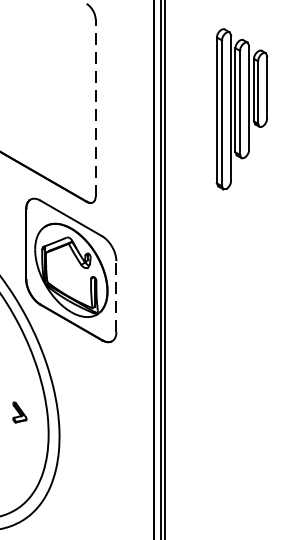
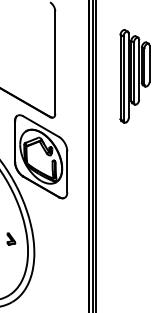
line: (96, 107) -> (55, 62), dashed -> solid
part: (241, 109) -> (134, 76), moved
line: (116, 295) -> (67, 171), dashed -> solid

